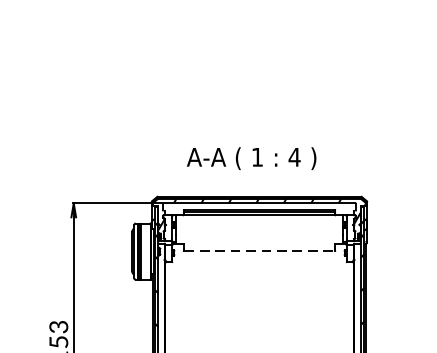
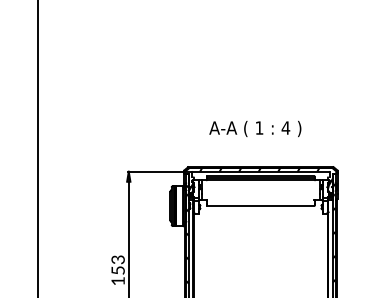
text: (251, 157) -> (255, 128), moved
line: (258, 250) -> (260, 205), dashed -> solid

